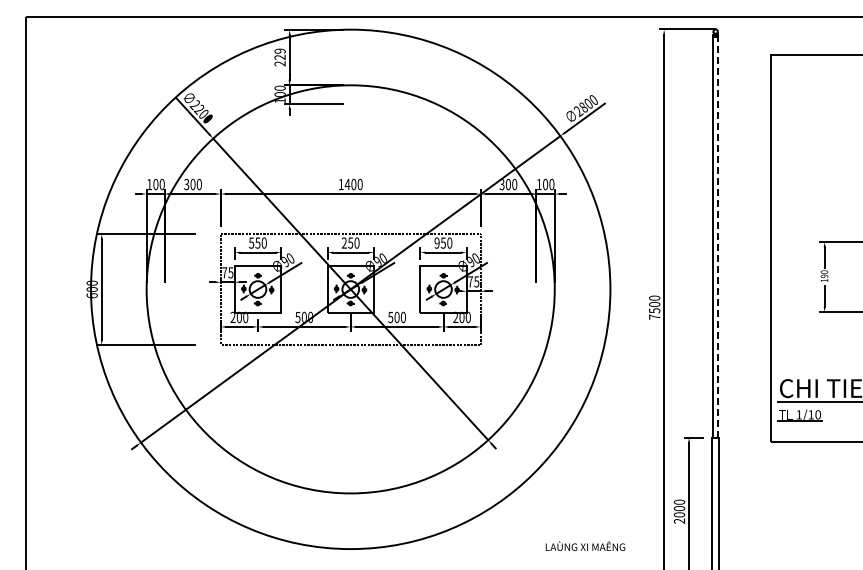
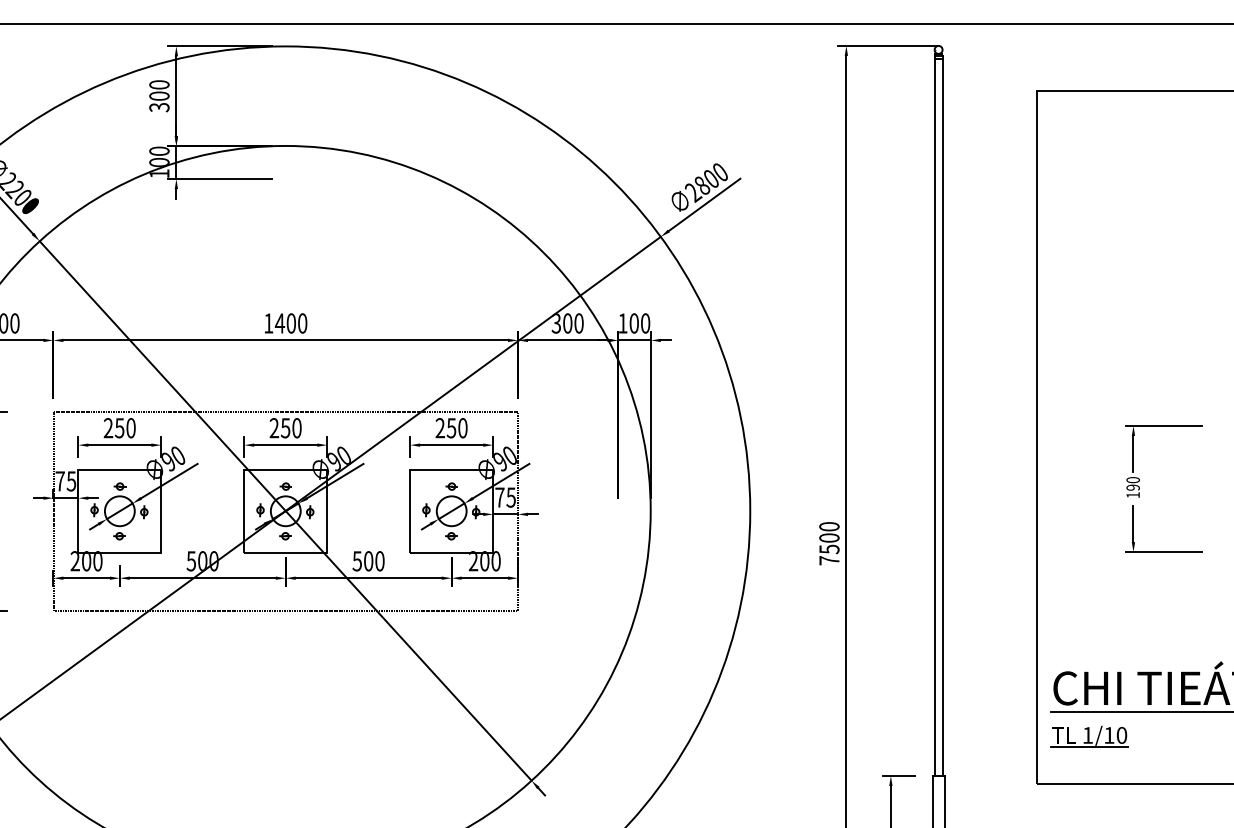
text: (279, 57) -> (158, 96), 229 -> 300
line: (717, 236) -> (941, 416), dashed -> solid
text: (251, 242) -> (108, 427), 550 -> 250
text: (436, 243) -> (439, 428), 950 -> 250

